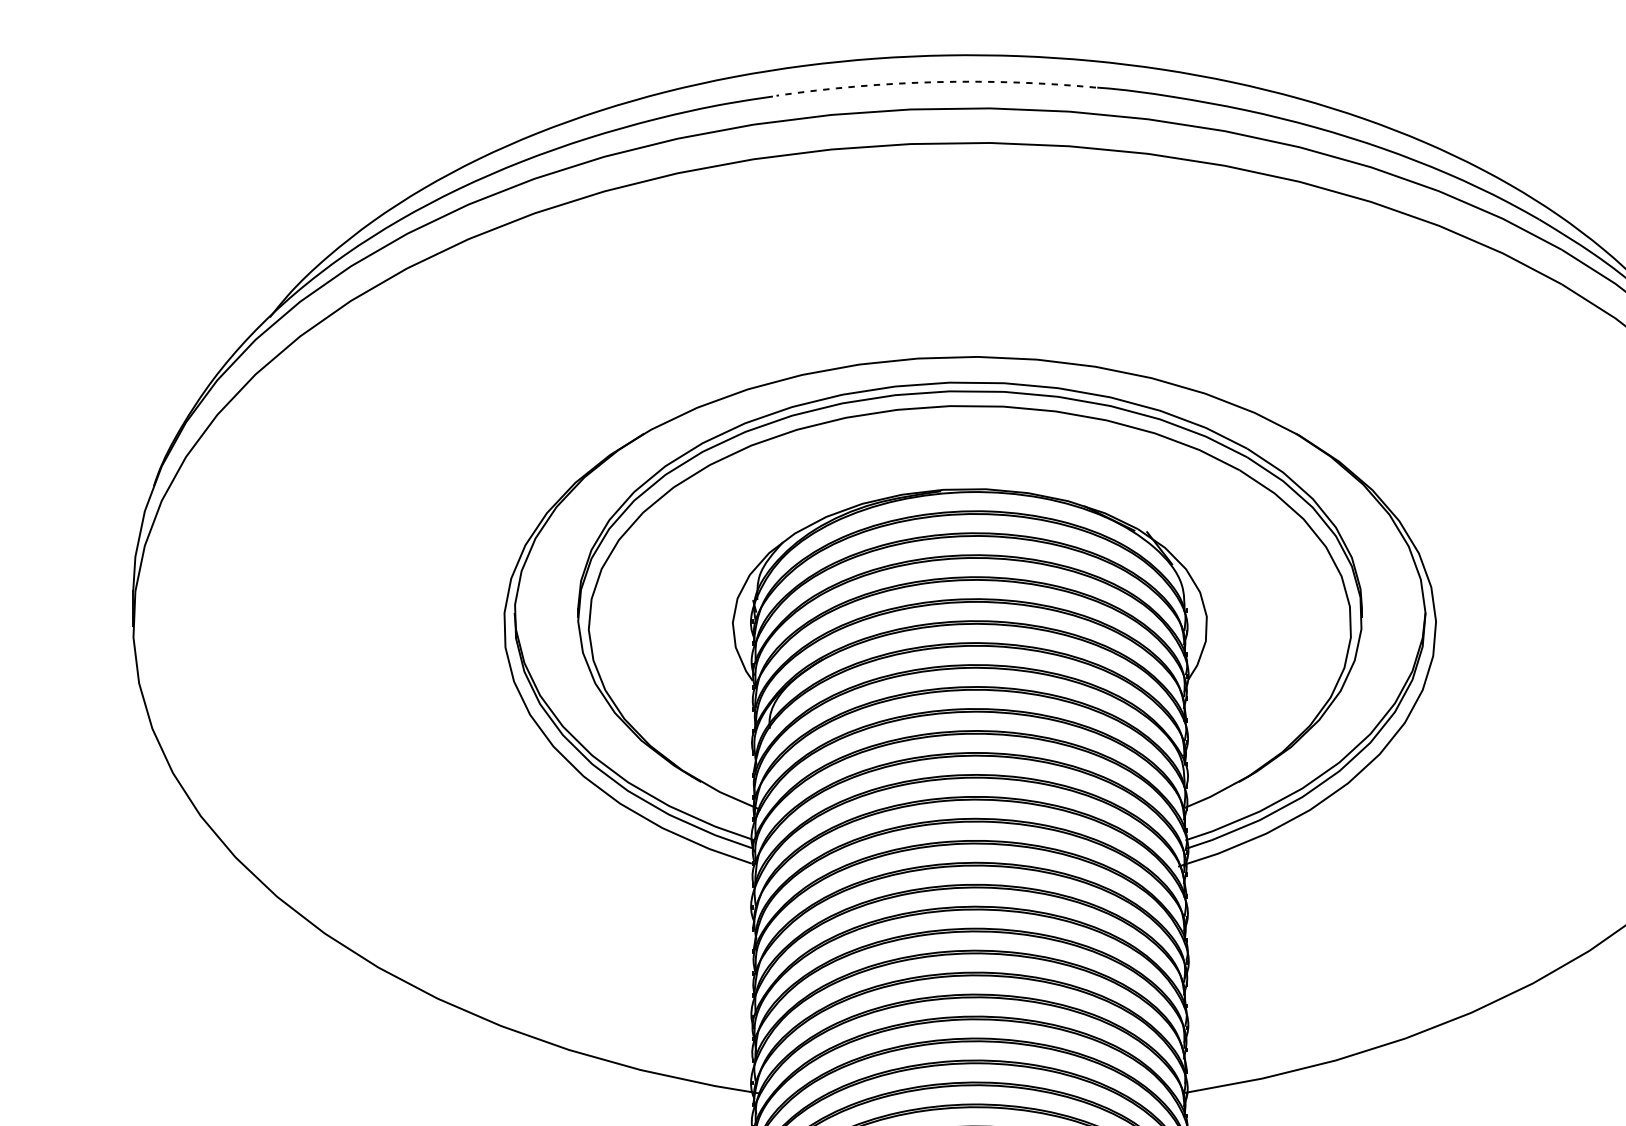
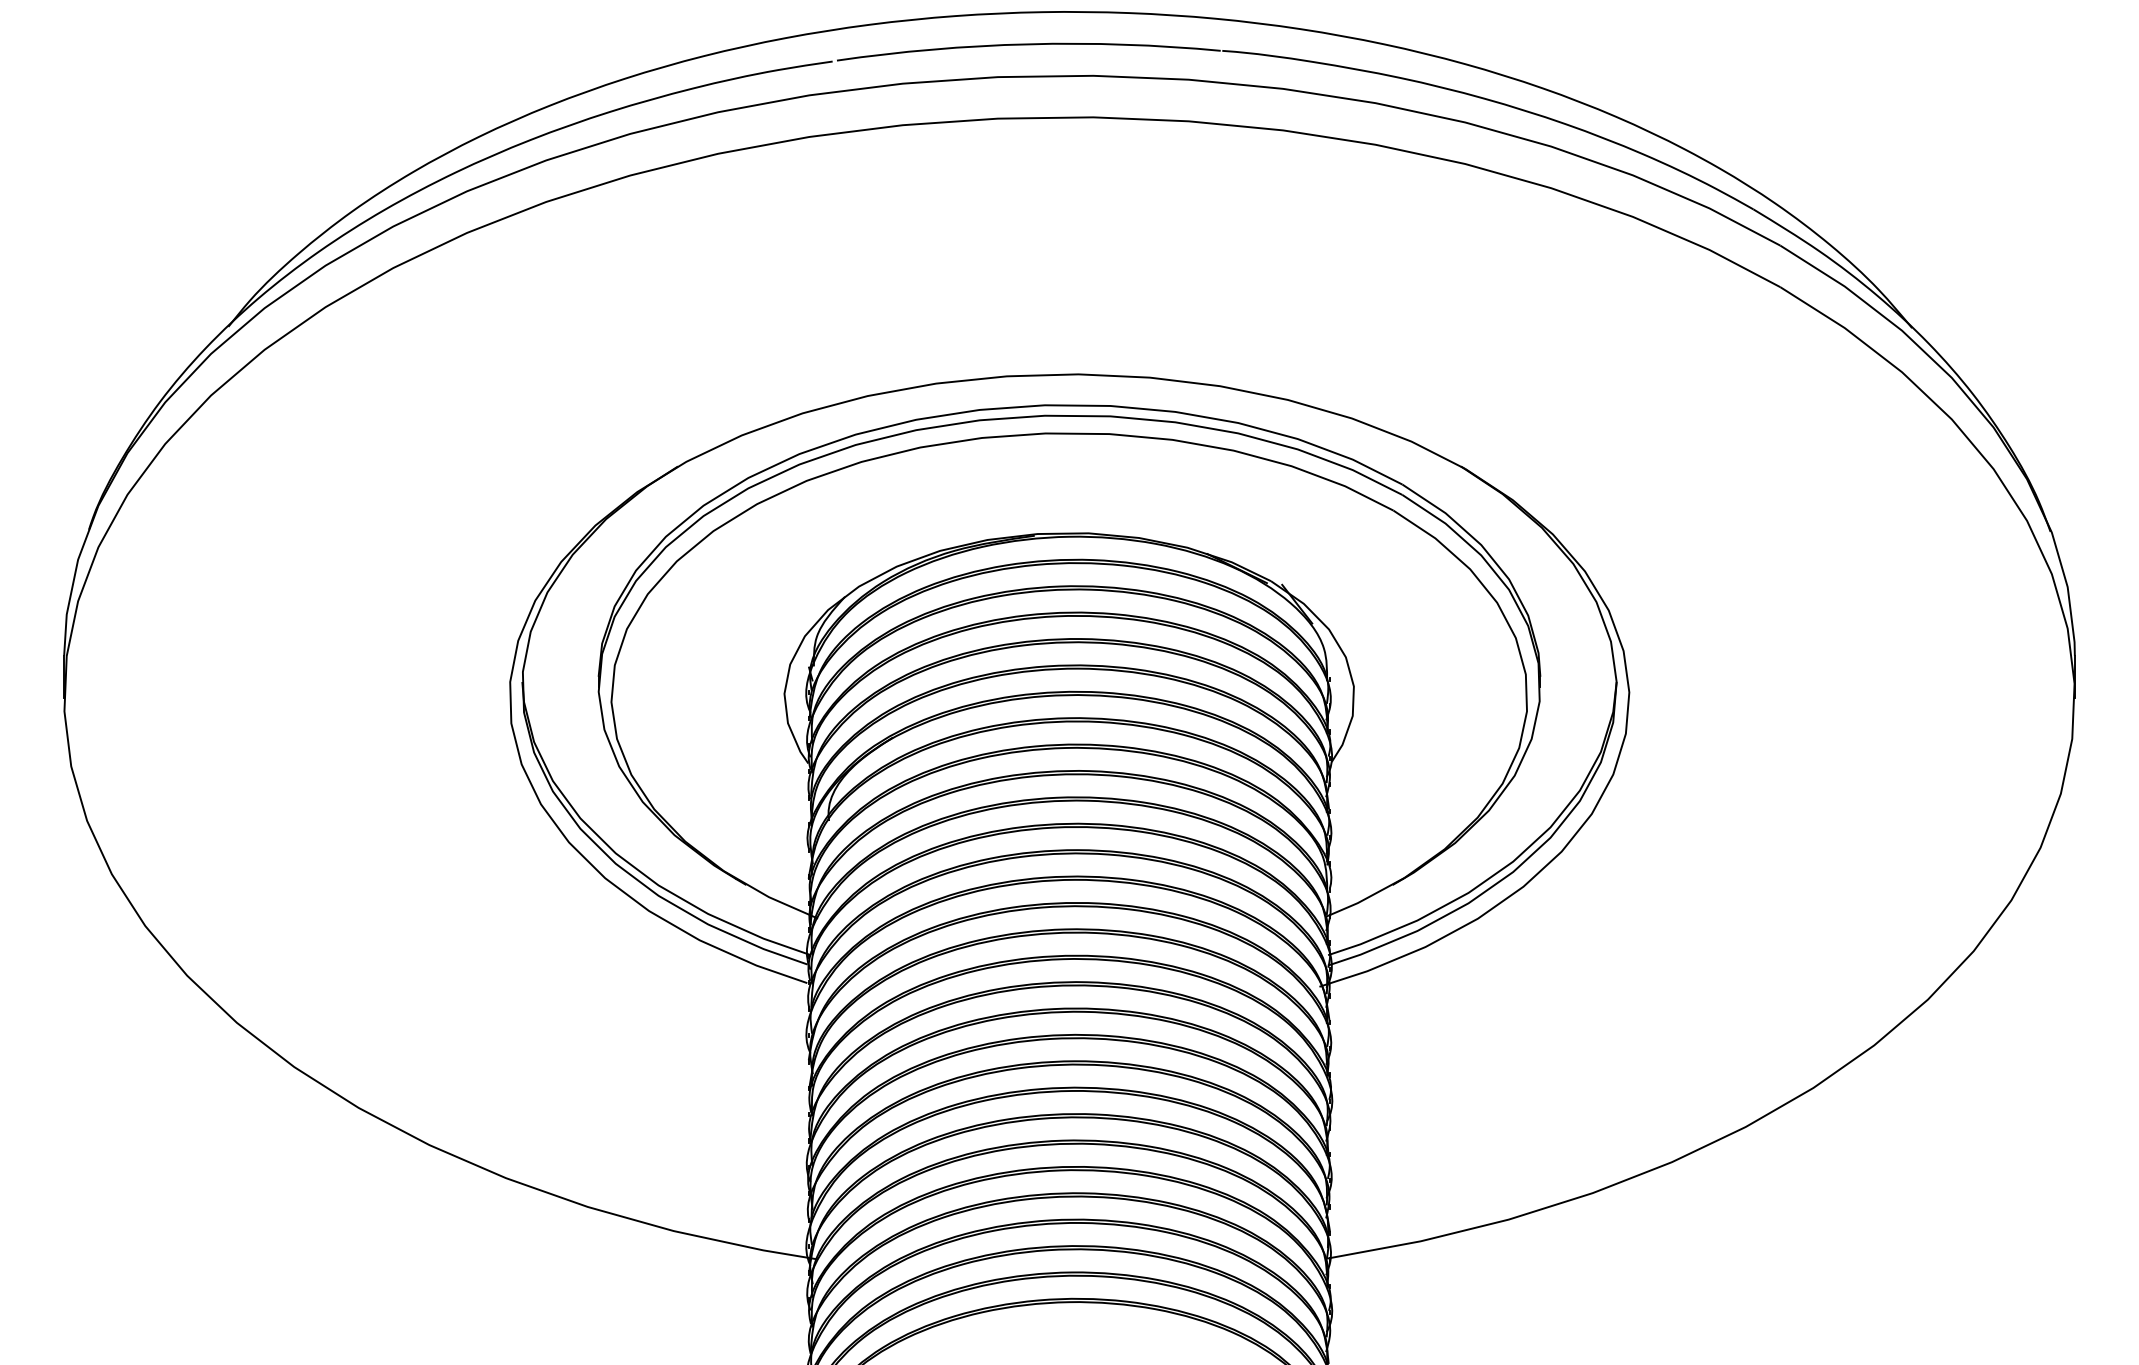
arc: (935, 82) -> (1028, 44), dashed -> solid

